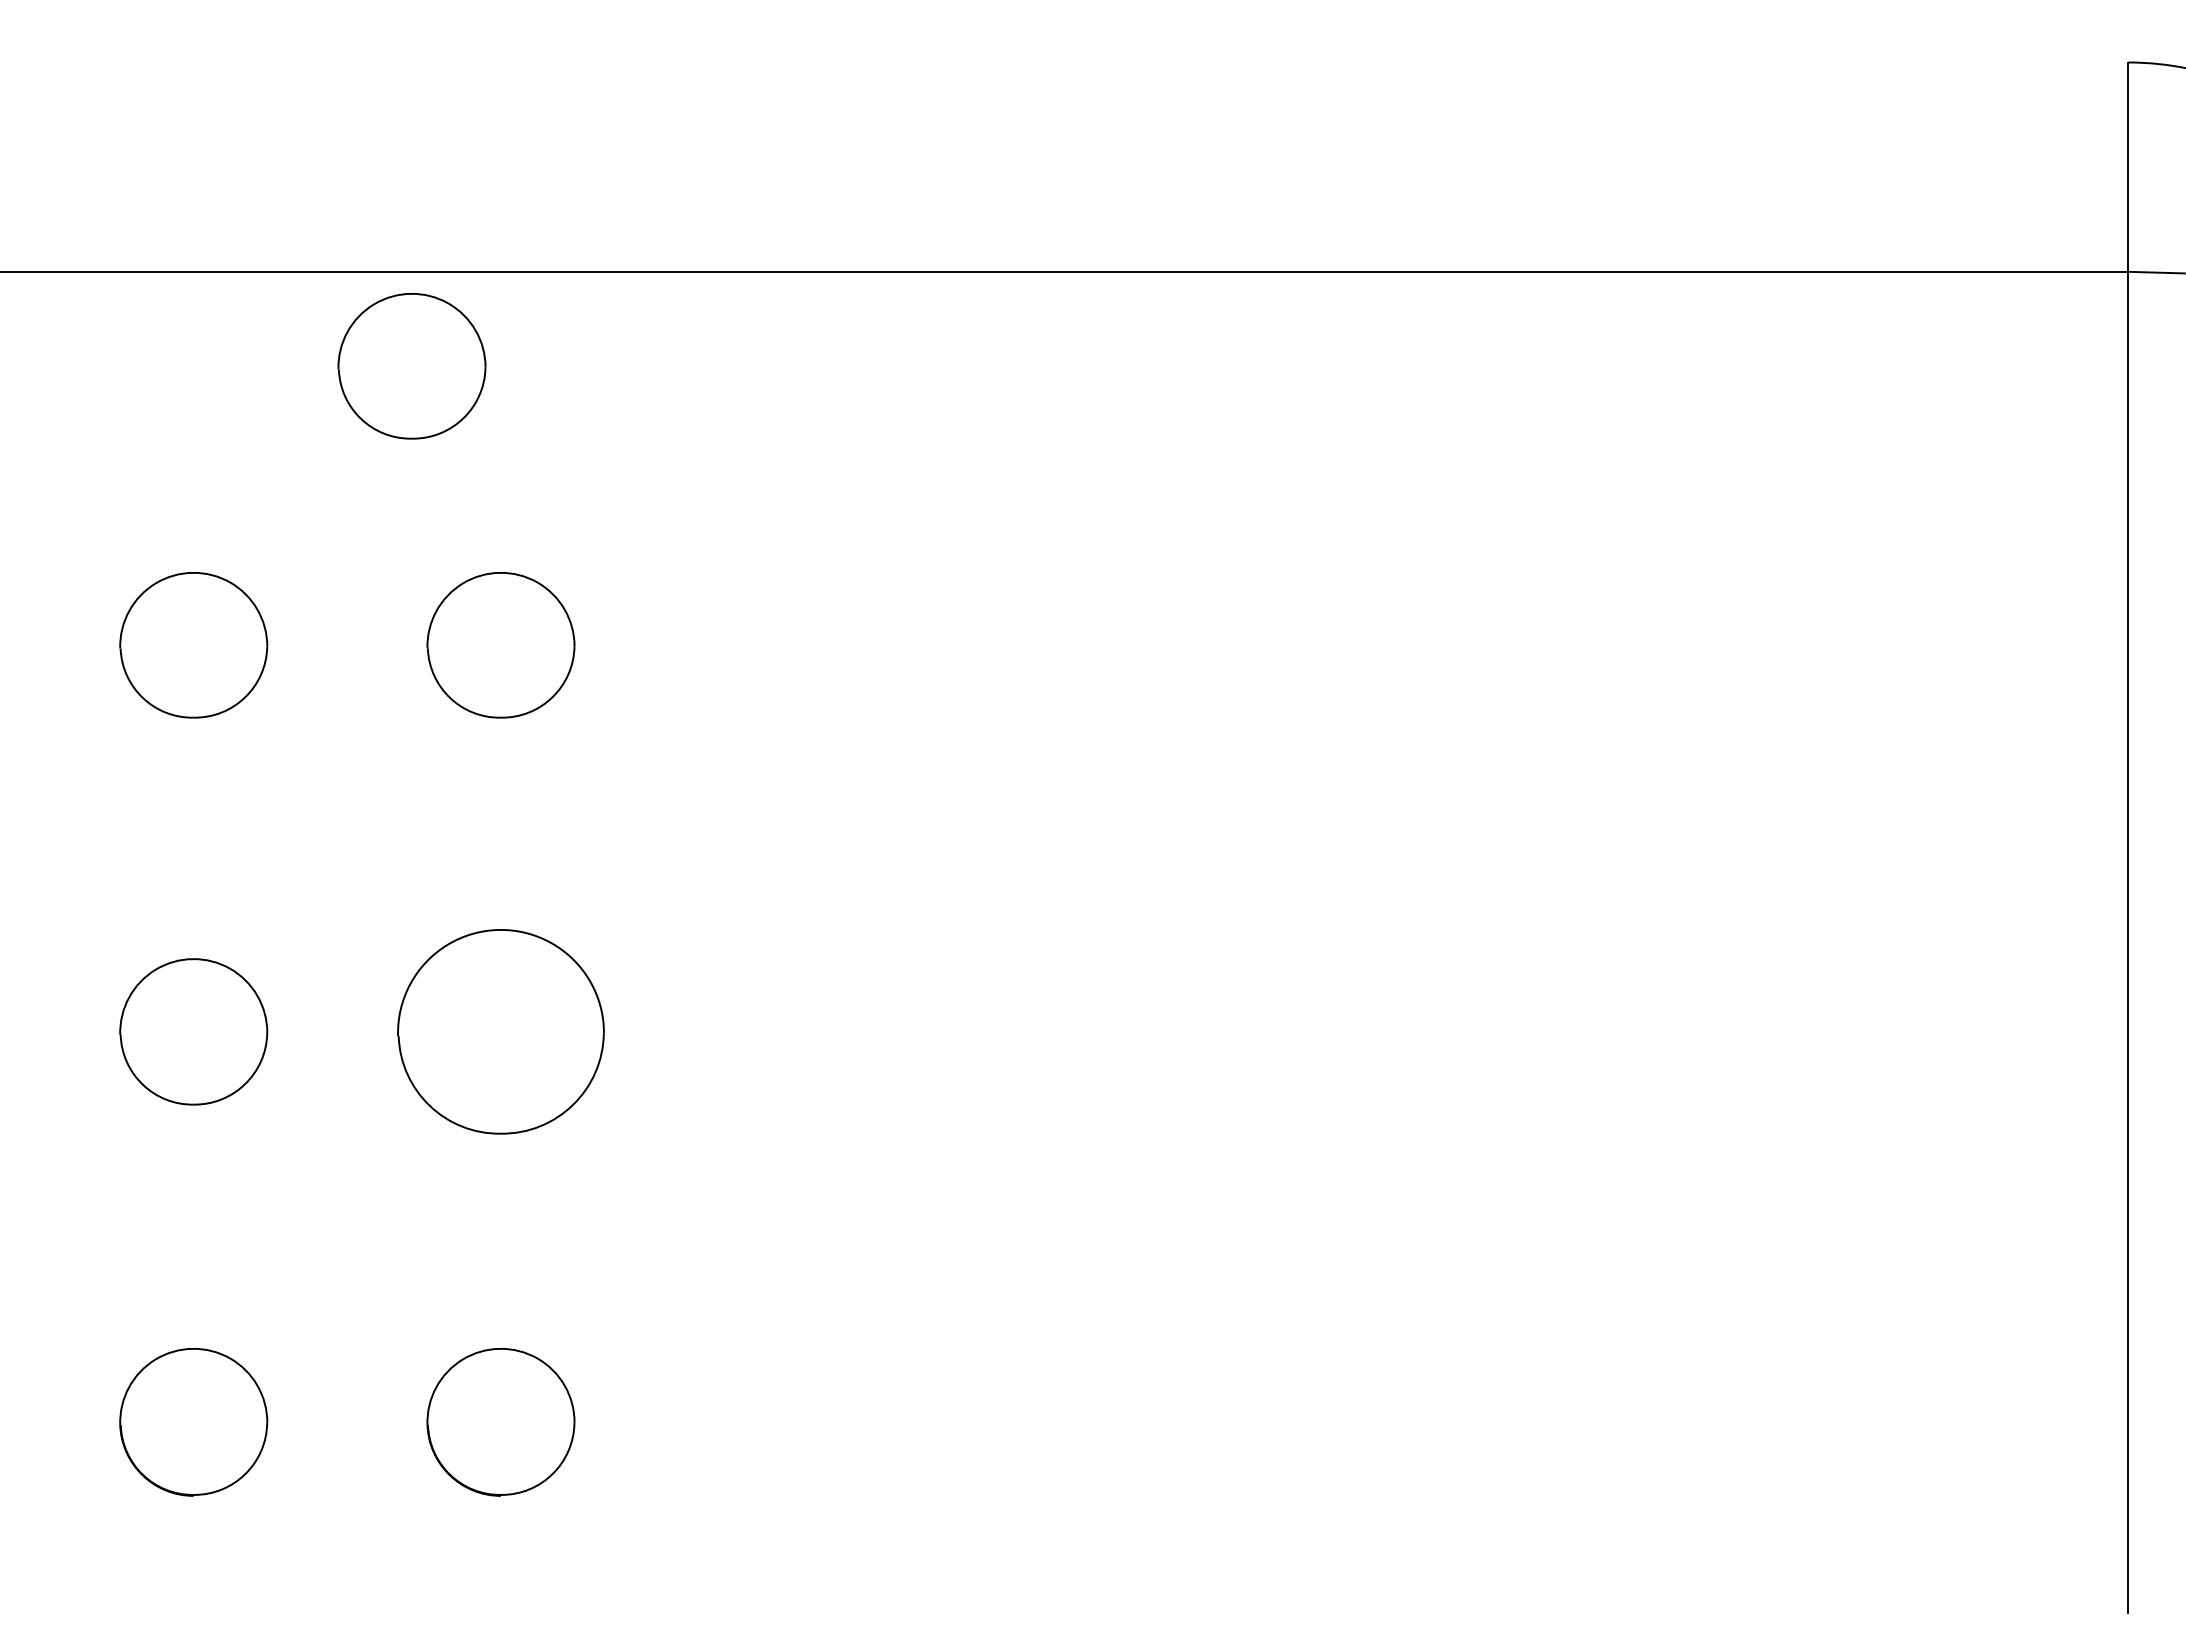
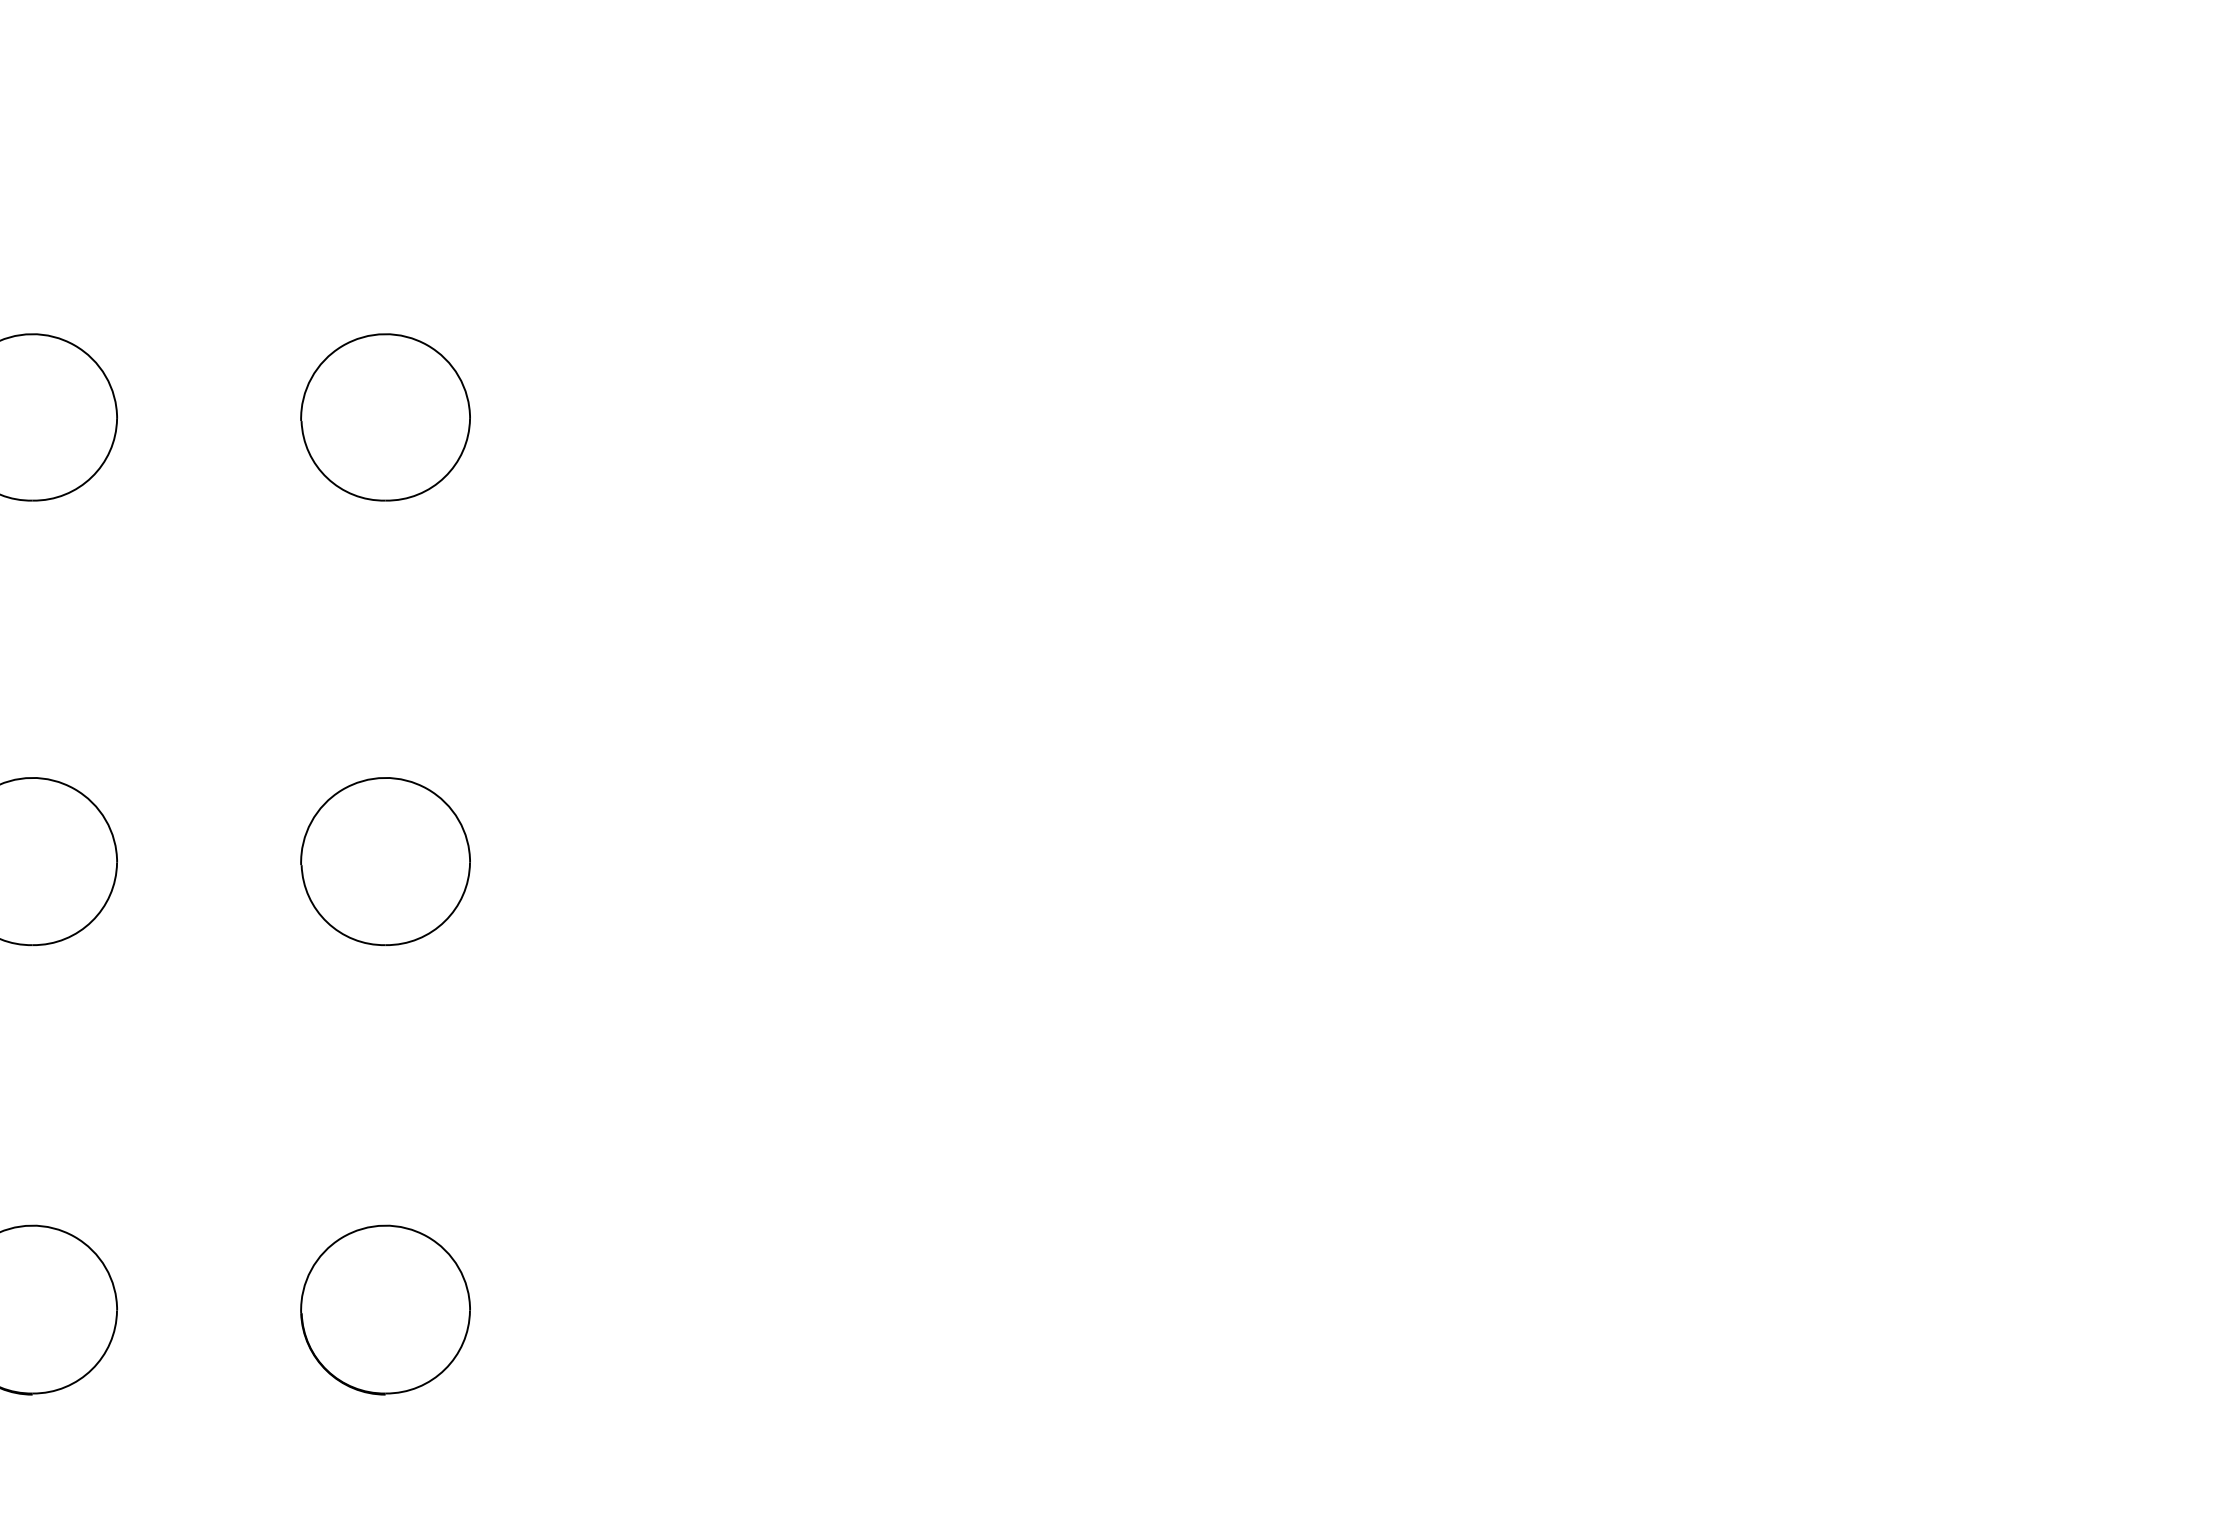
part: (411, 366) -> (282, 97), removed
part: (500, 1031) -> (385, 861), size x0.71

